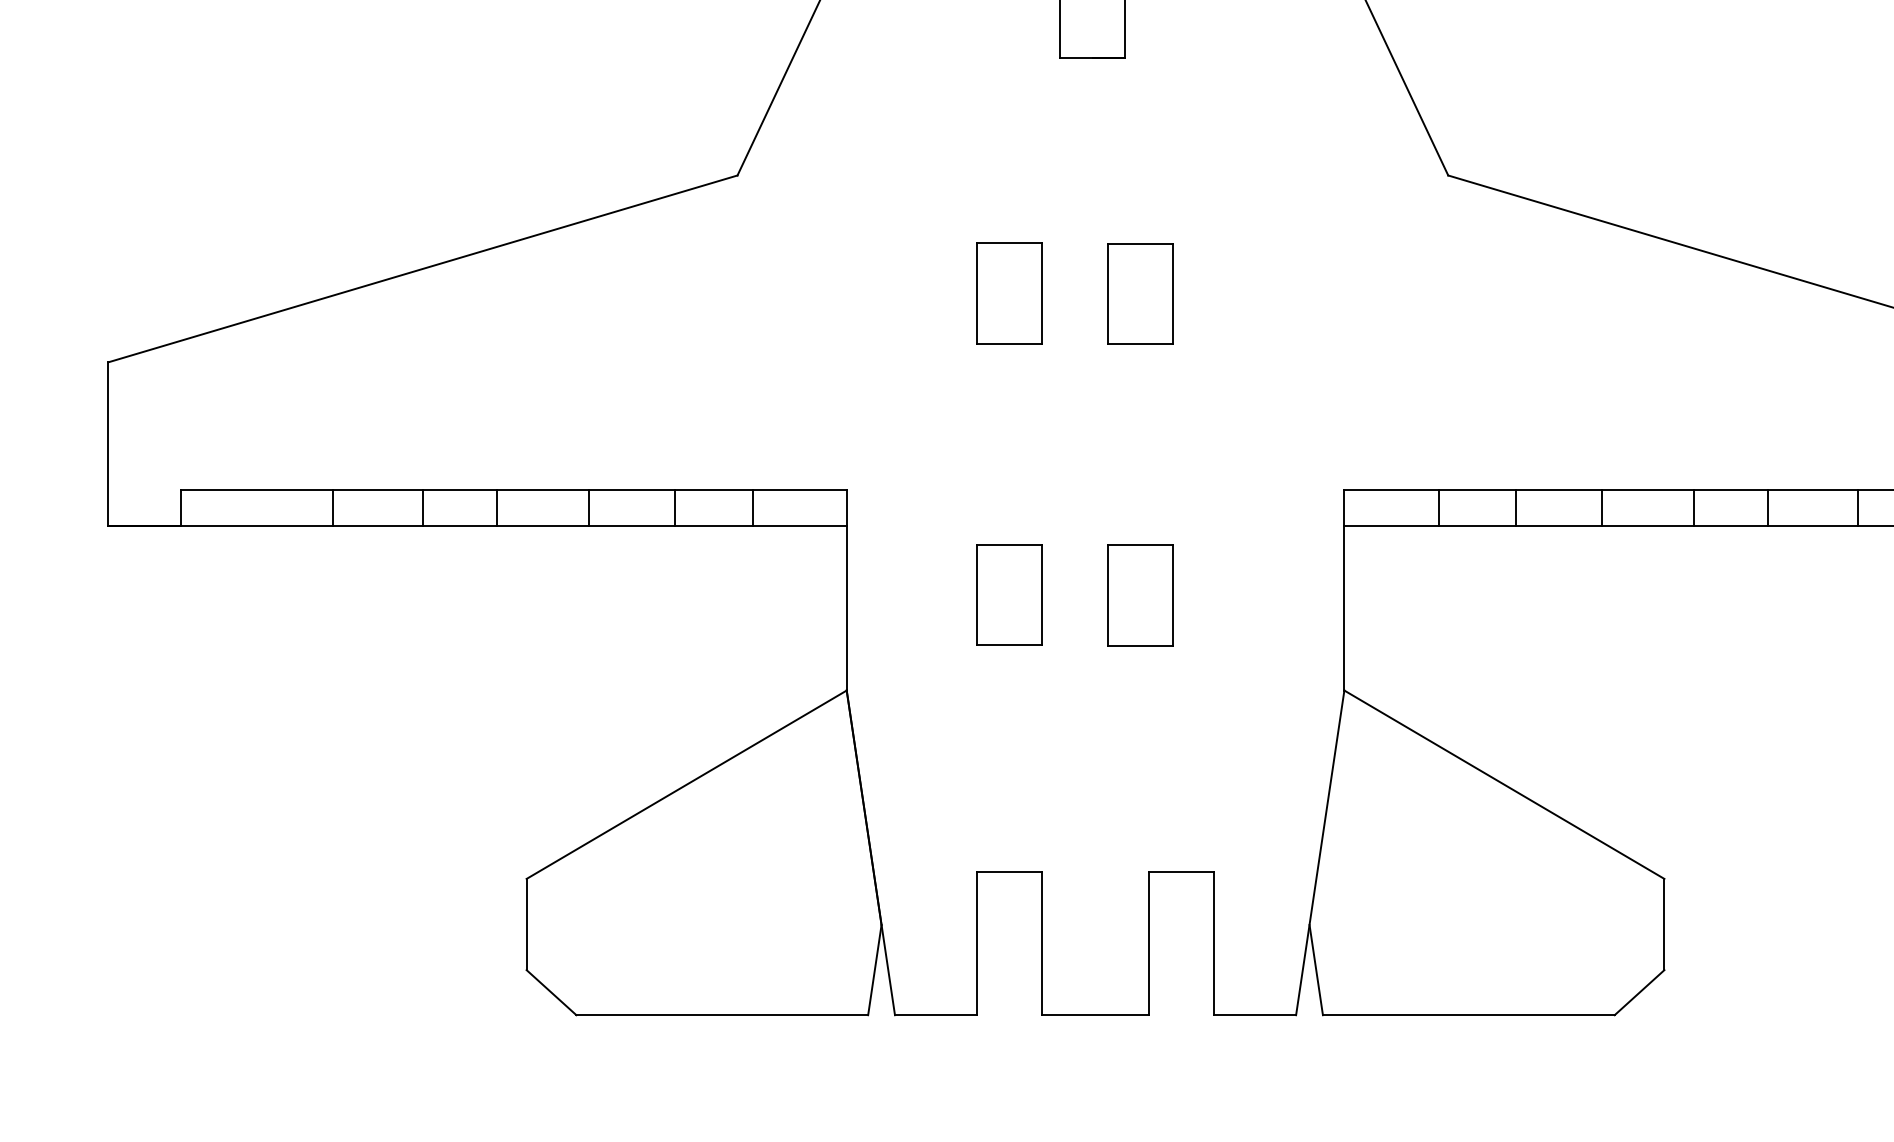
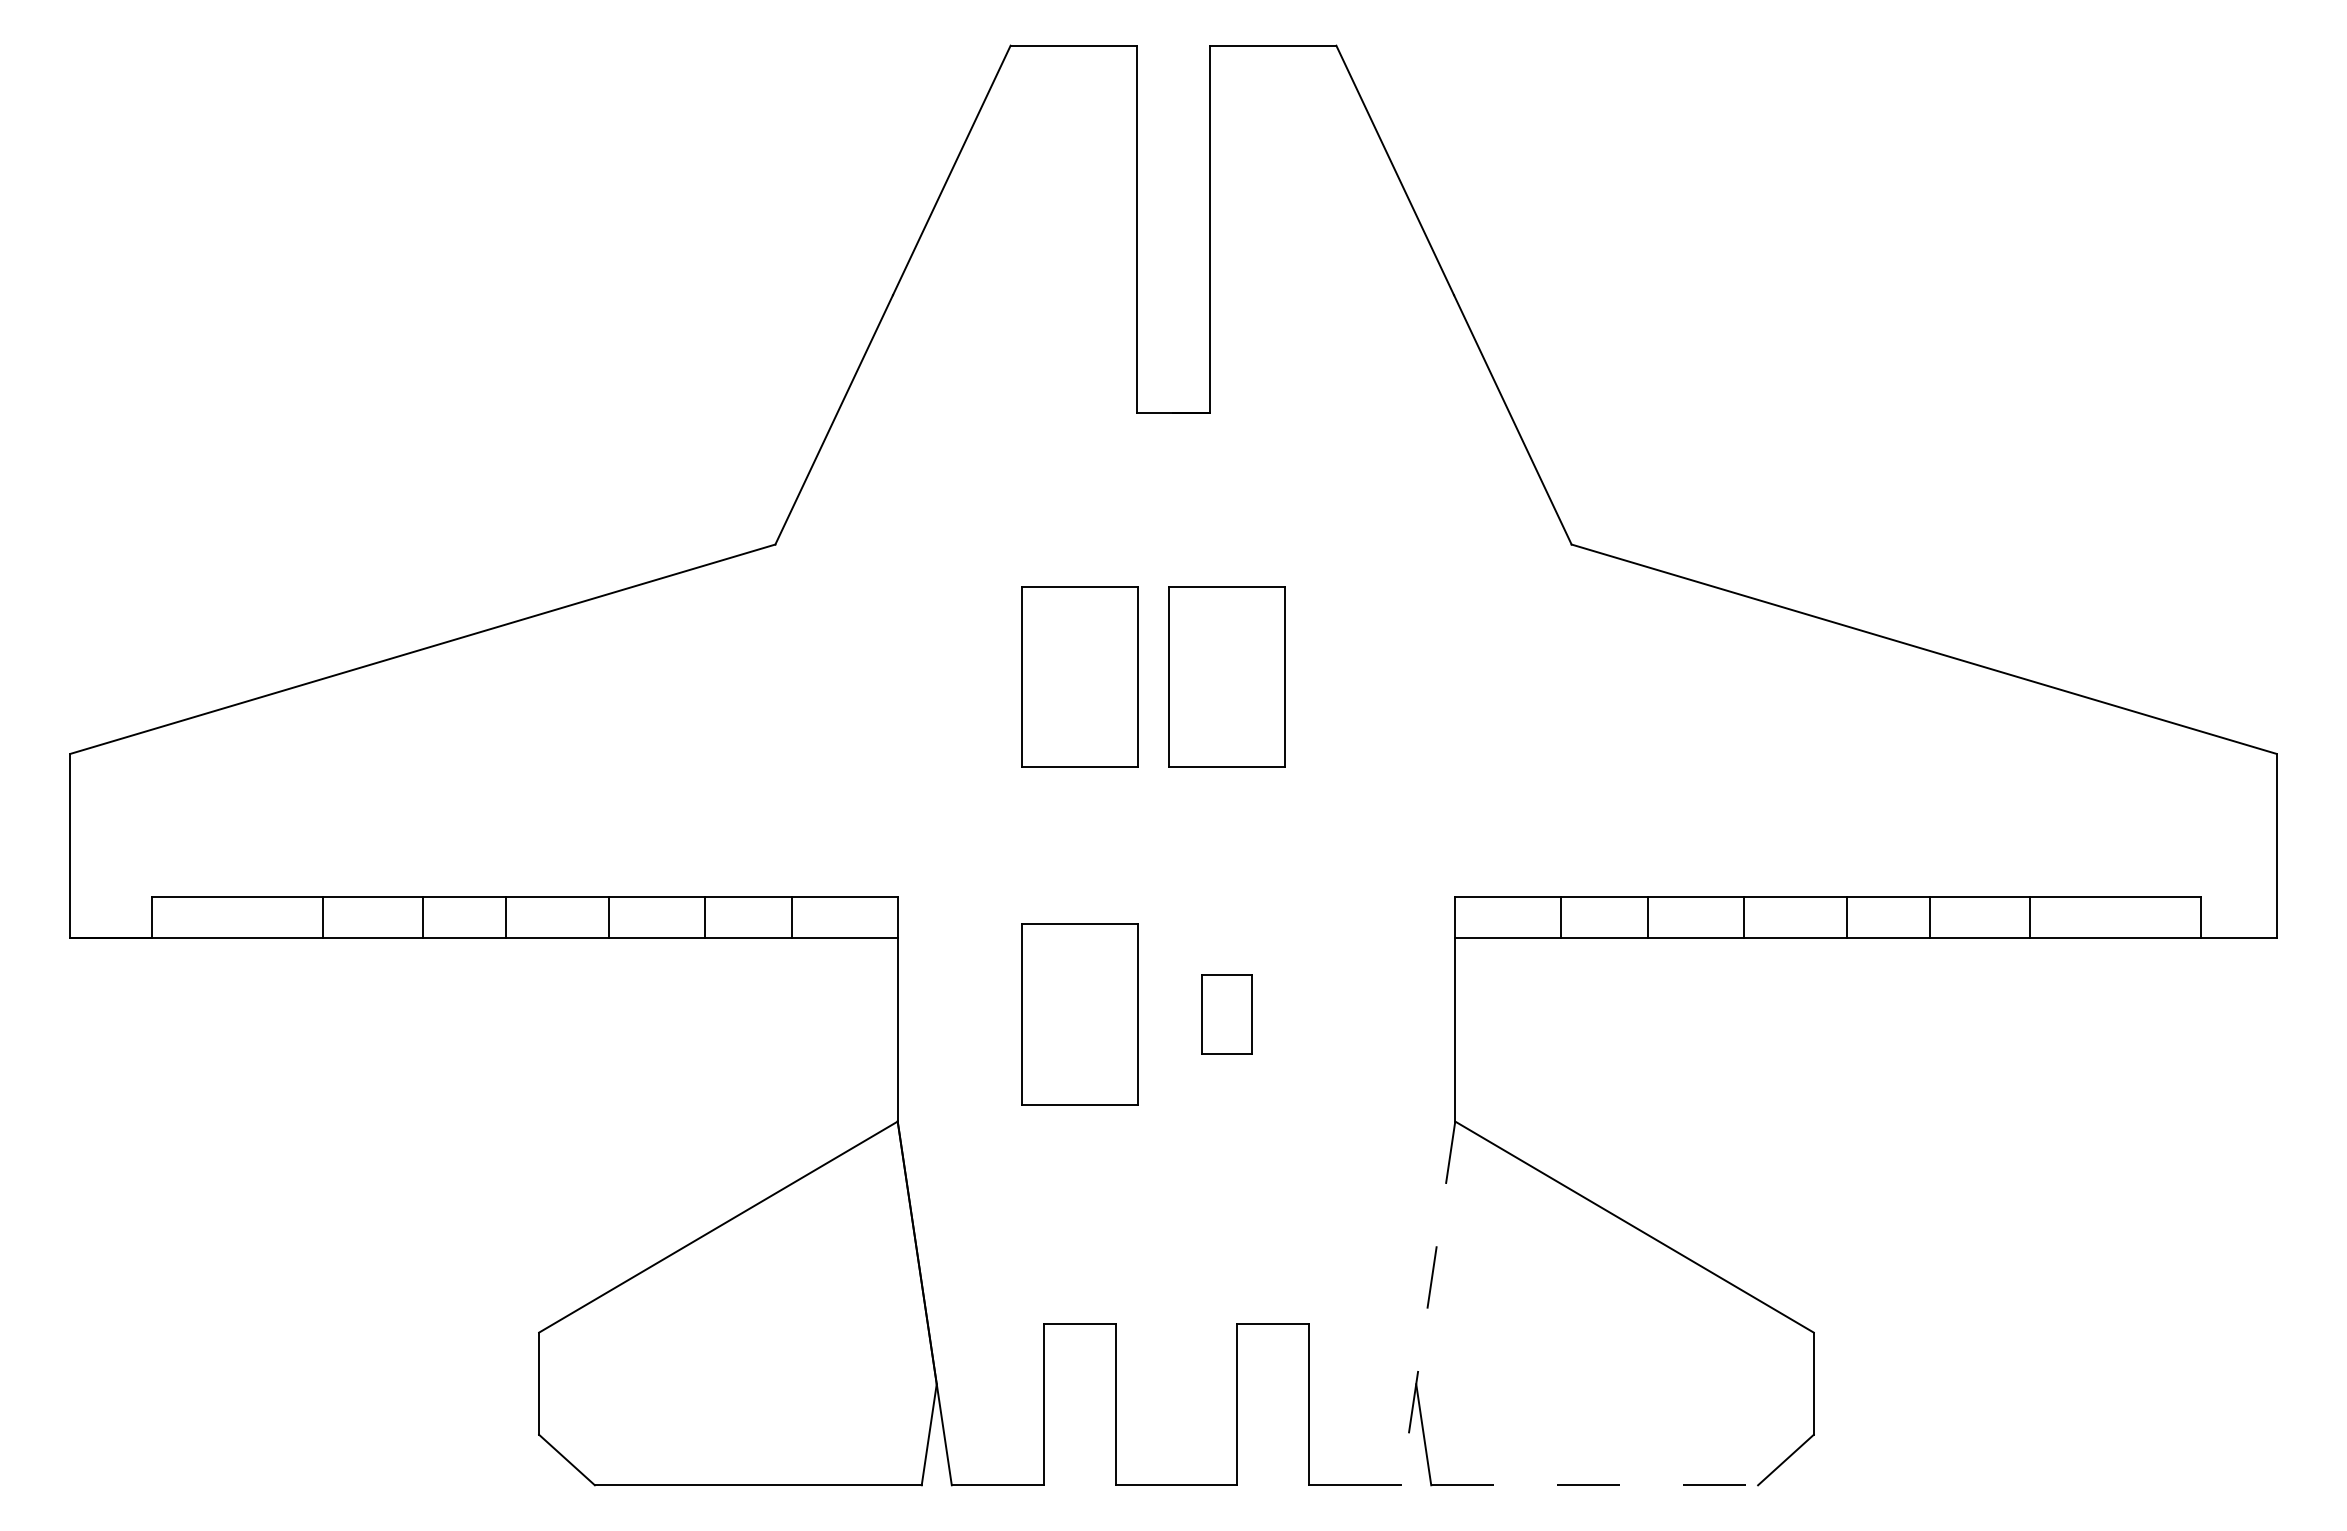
part: (1008, 293) -> (1079, 676), size x1.6
part: (1140, 294) -> (1226, 677), size x1.6
part: (1008, 594) -> (1079, 1014), size x1.6
part: (1140, 594) -> (1226, 1014), size x0.7
line: (1320, 852) -> (1428, 1303), solid -> dashed
line: (1469, 1015) -> (1595, 1485), solid -> dashed

